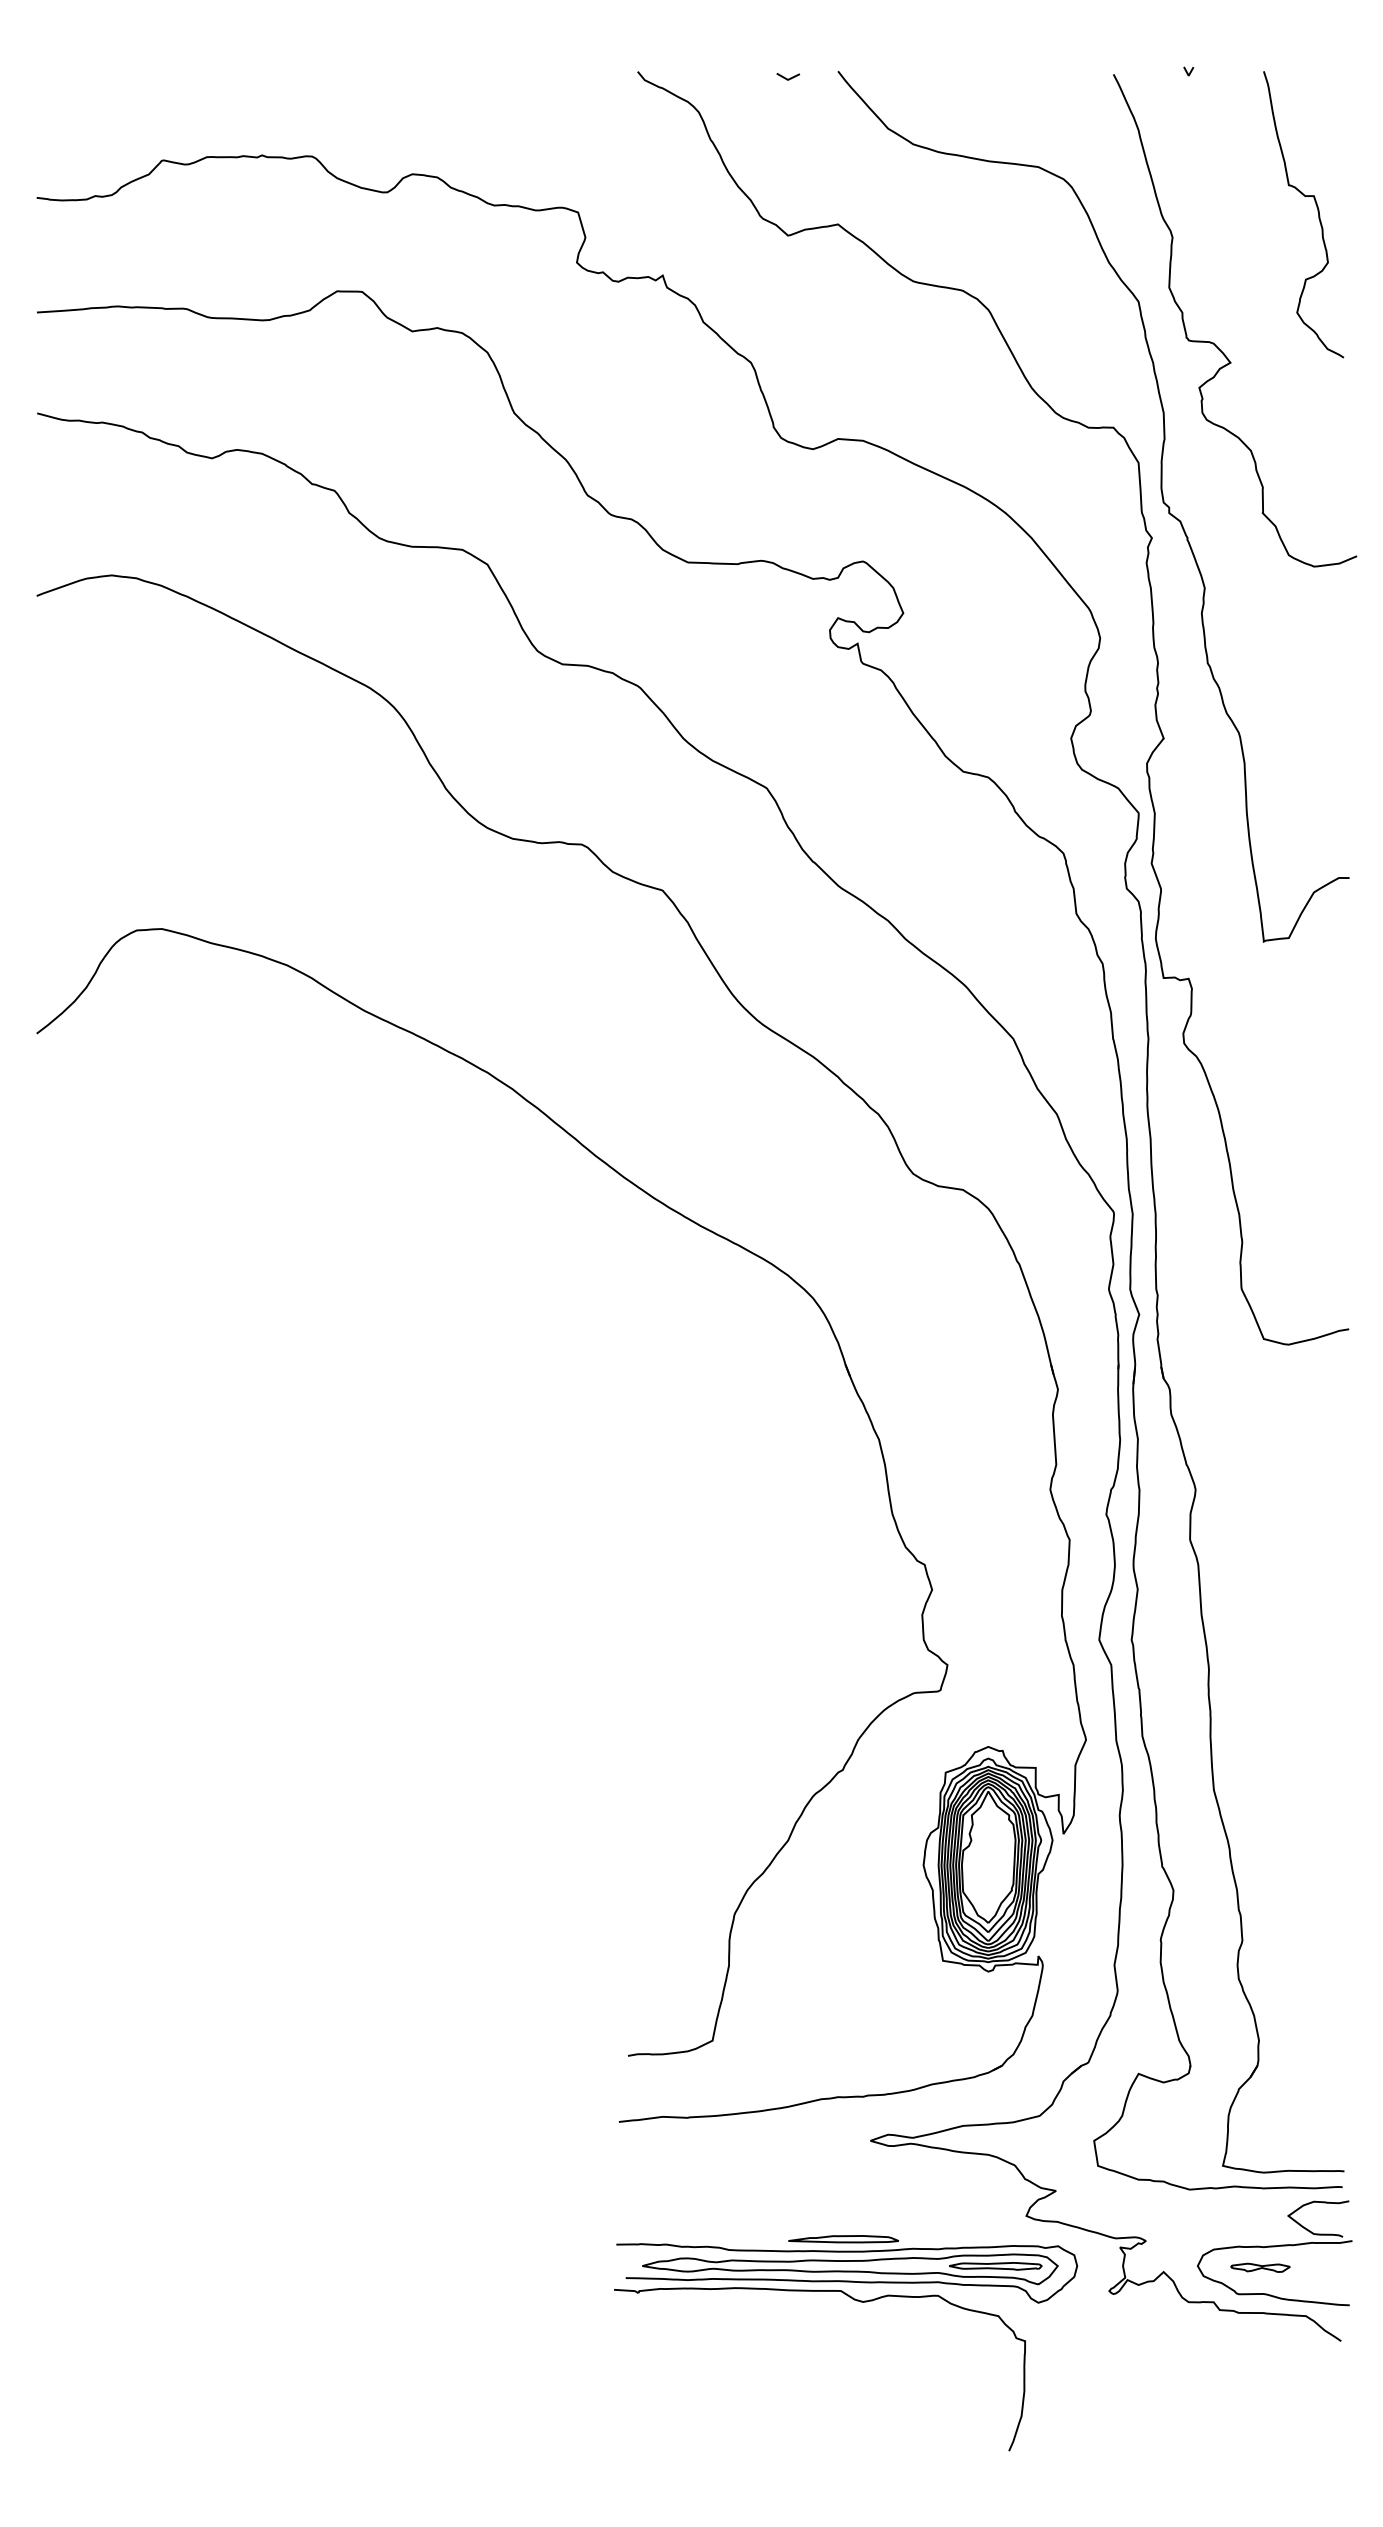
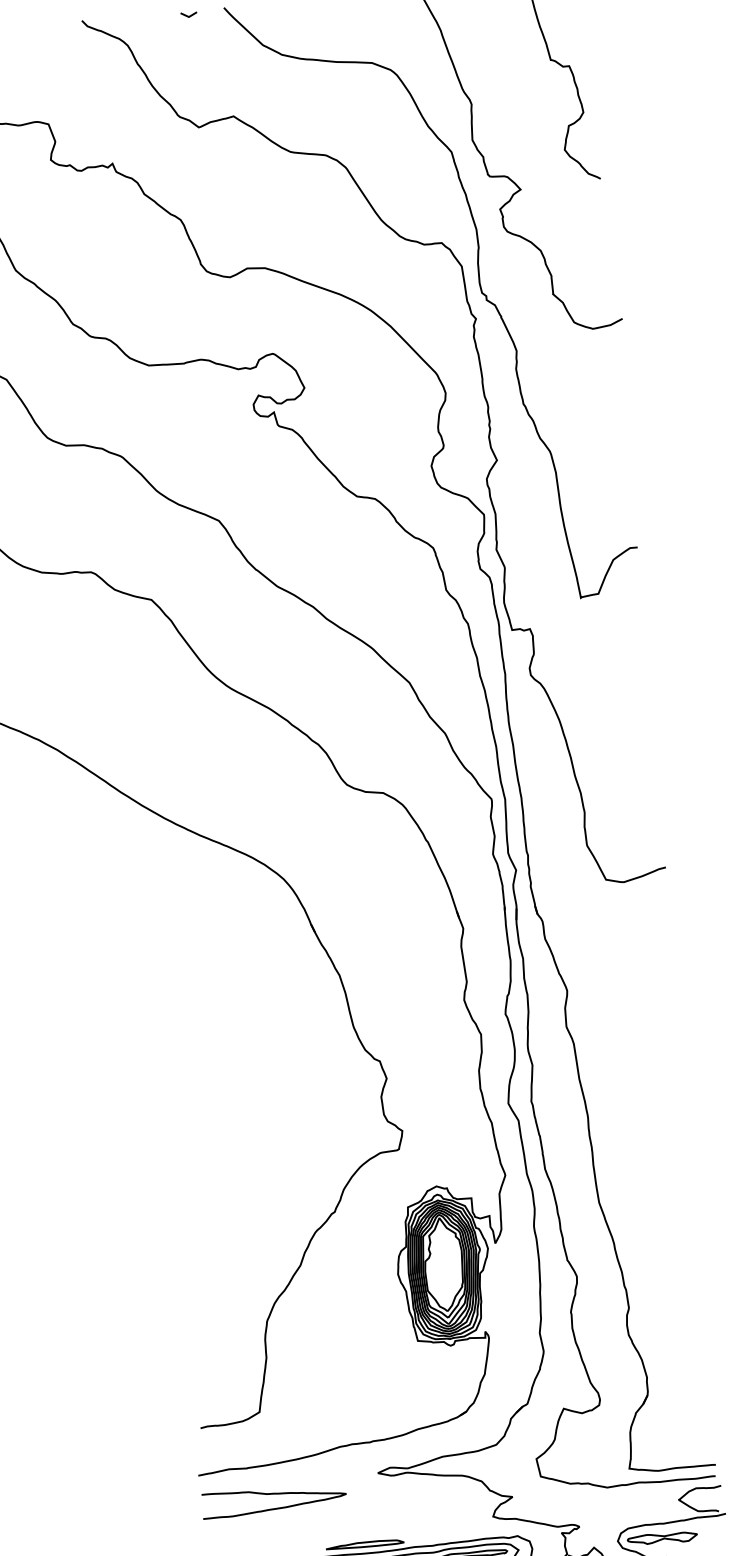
curve: (722, 2157) -> (274, 1494), added
part: (1260, 2267) -> (662, 1538), size x1.67

